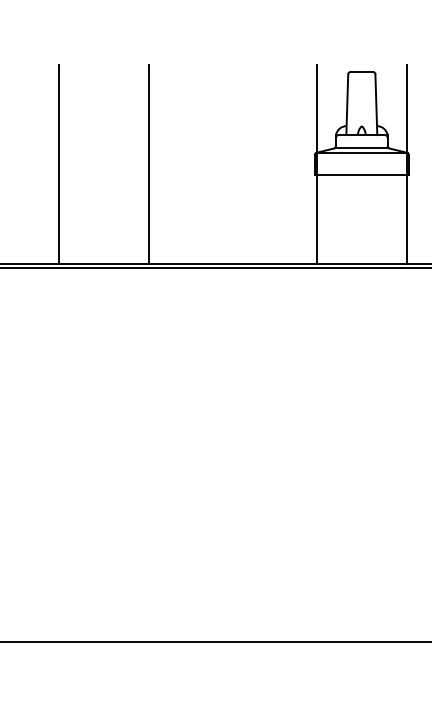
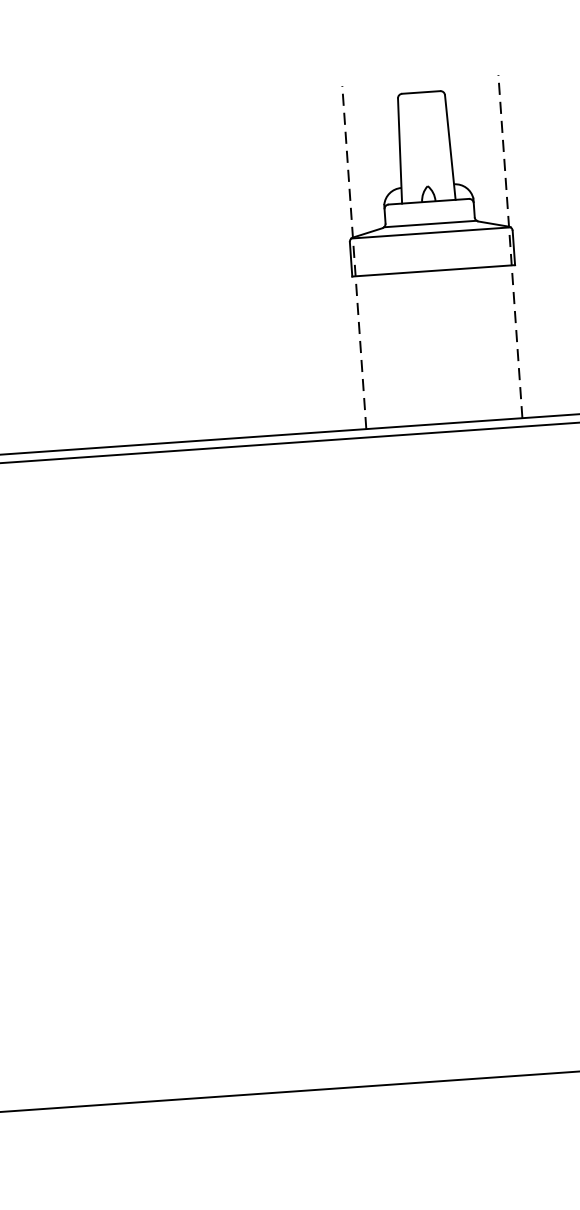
line: (316, 163) -> (353, 256), solid -> dashed
line: (406, 163) -> (509, 245), solid -> dashed
line: (148, 164) -> (63, 278), removed

